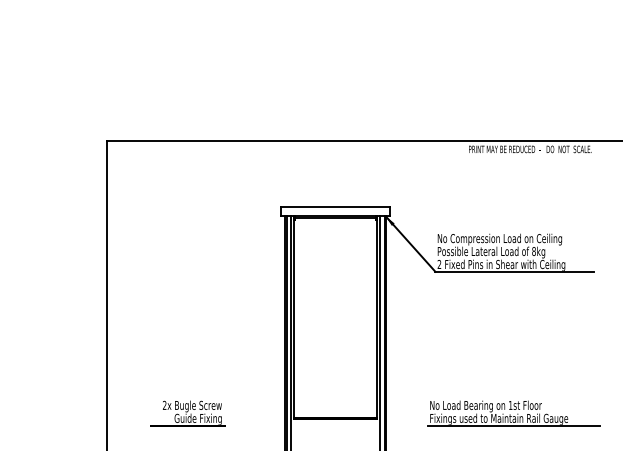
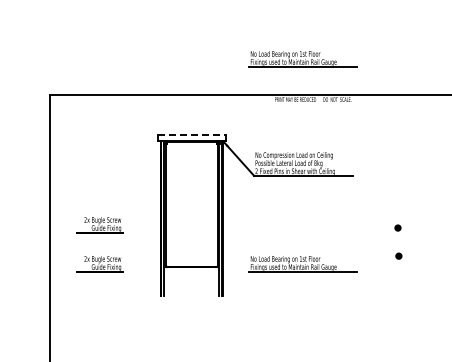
part: (513, 84) -> (302, 59), added
line: (336, 207) -> (192, 135), solid -> dashed
part: (187, 351) -> (99, 225), added

